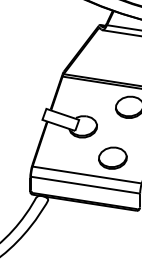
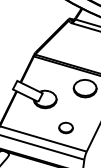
part: (112, 157) -> (65, 127), size x0.6

